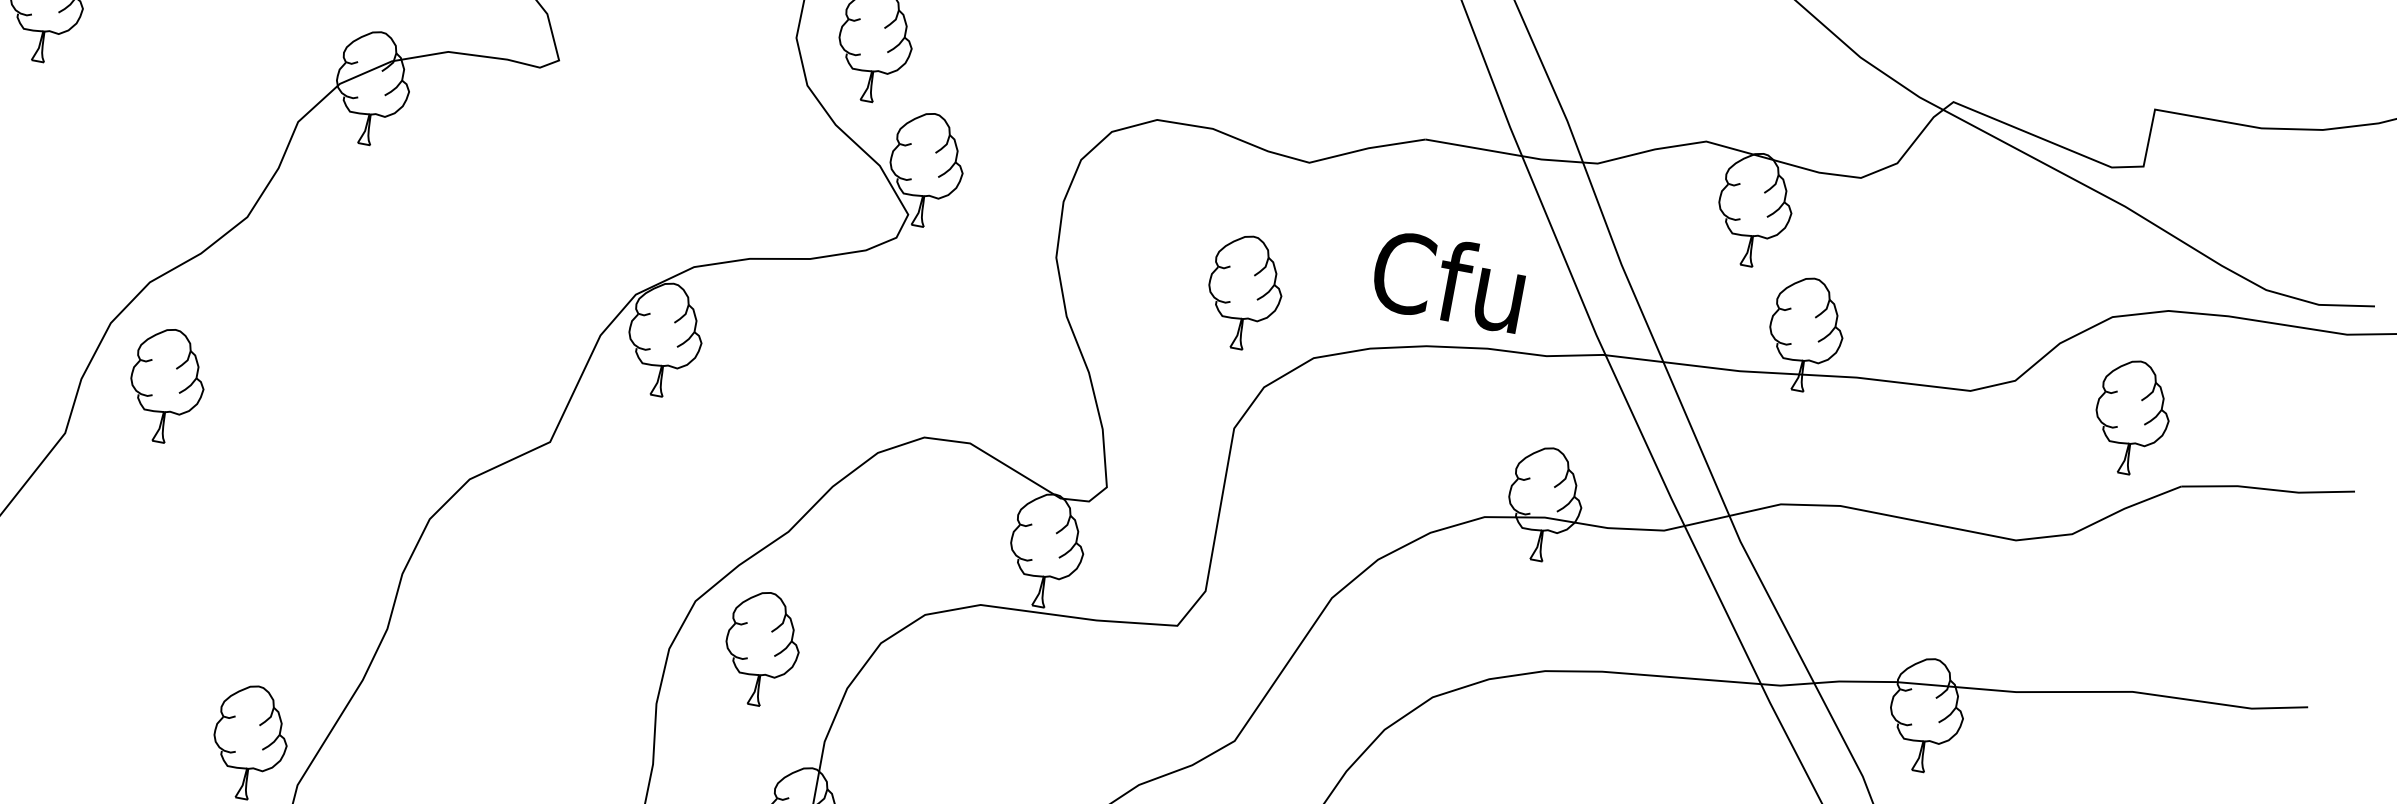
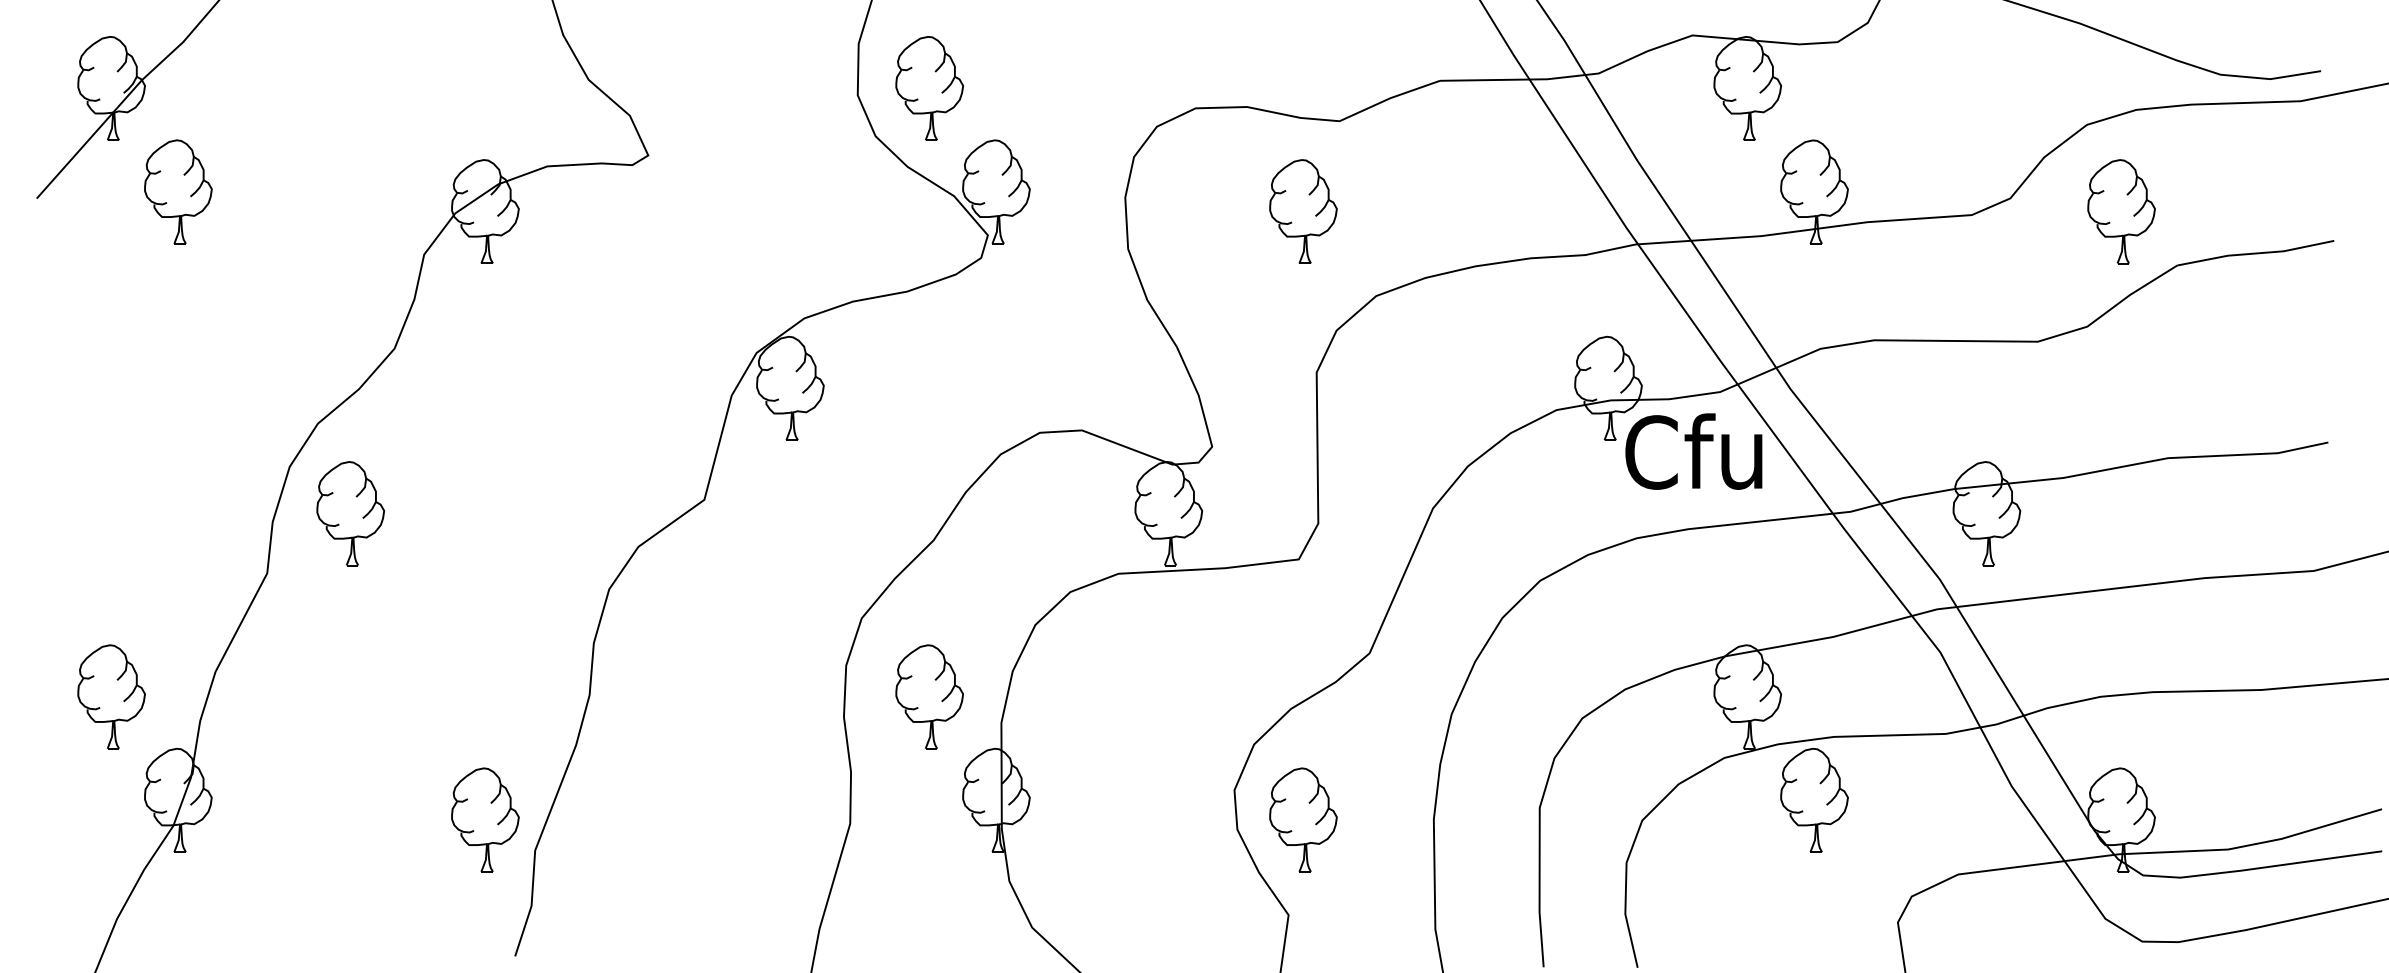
text: (1448, 280) -> (1693, 451), moved
part: (1245, 292) -> (1303, 211), moved
part: (762, 648) -> (929, 696), moved

